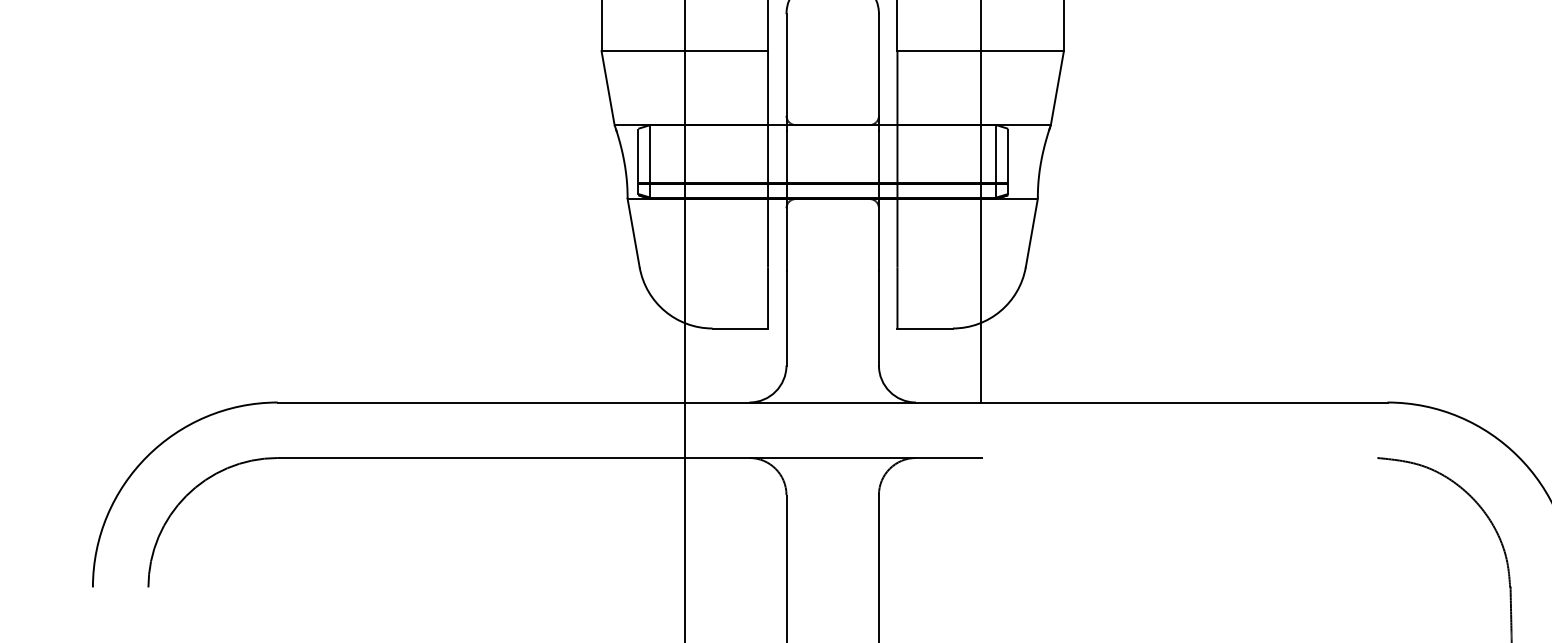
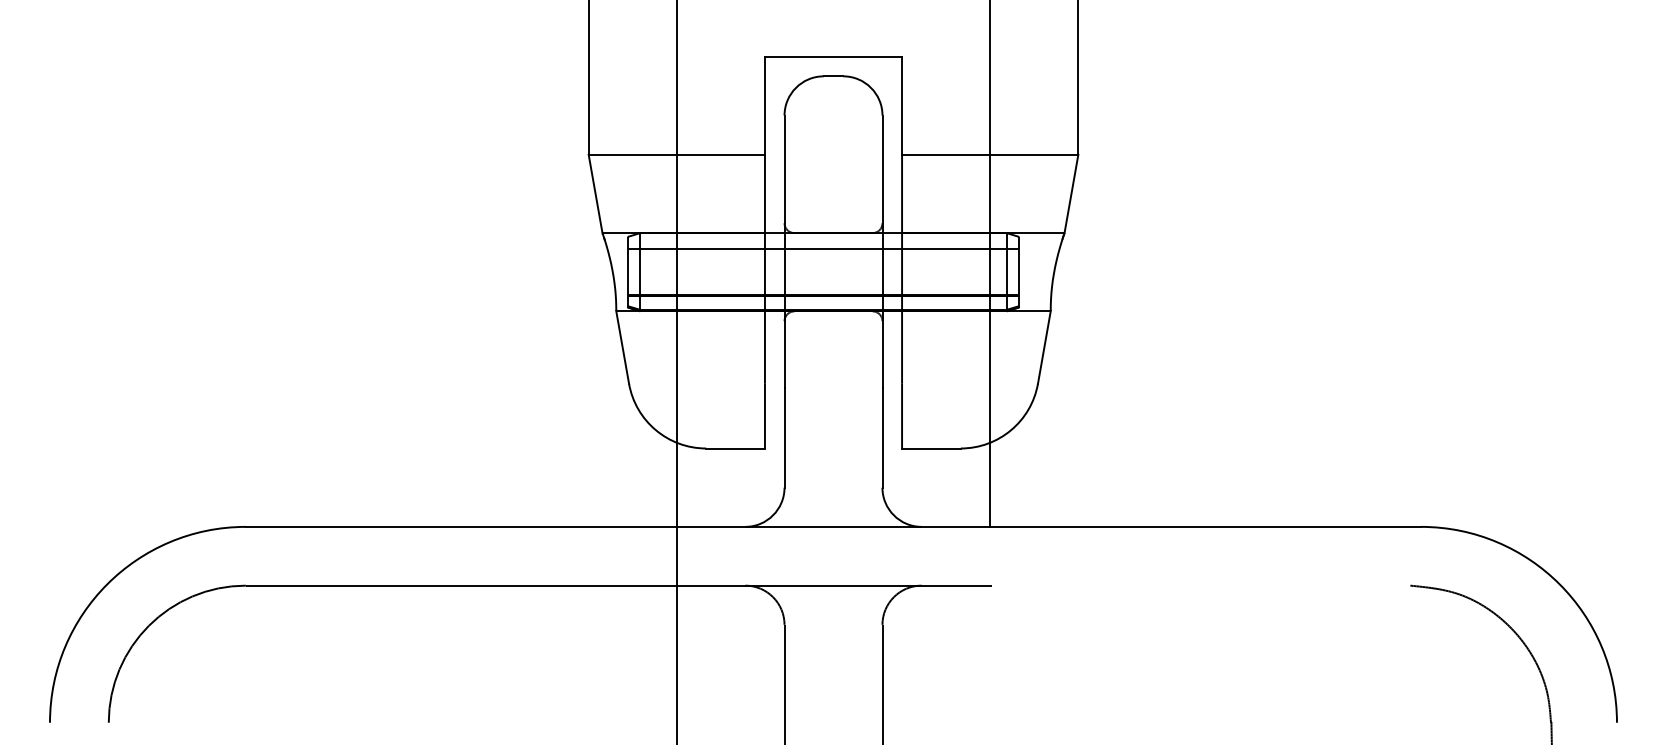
line: (823, 139) -> (823, 248), added

